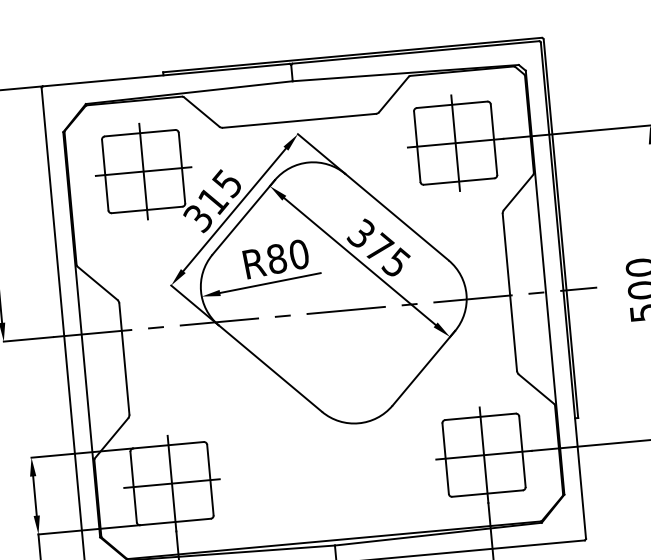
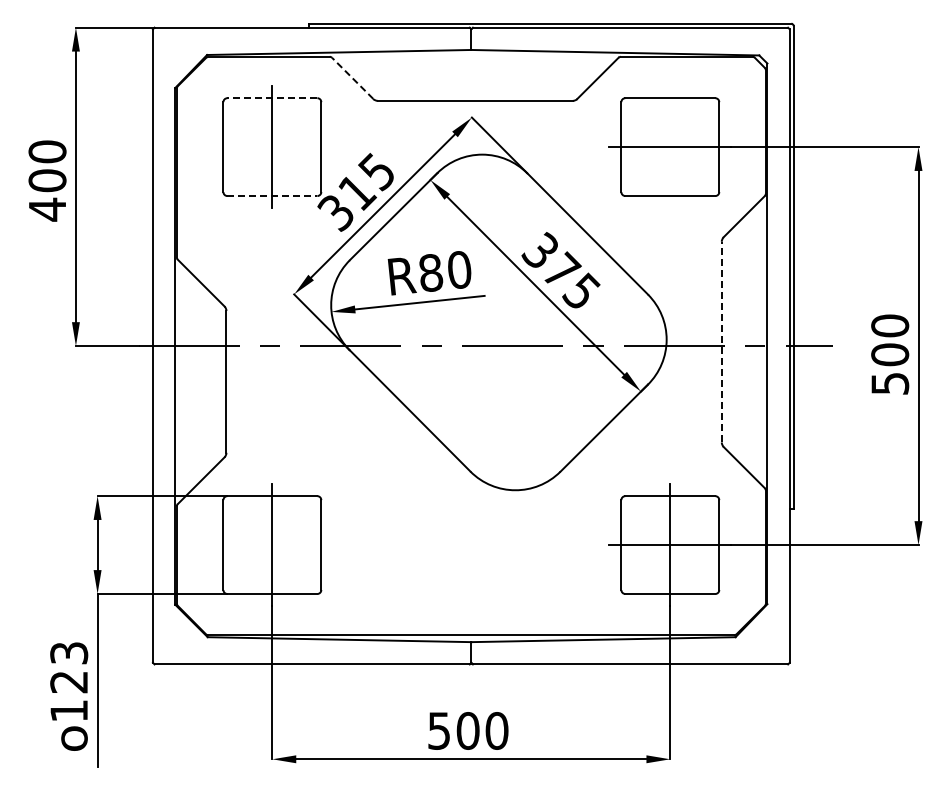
line: (201, 111) -> (352, 77), solid -> dashed
line: (140, 133) -> (272, 98), solid -> dashed
line: (455, 143) -> (670, 147), removed
line: (143, 171) -> (272, 147), removed
line: (147, 210) -> (272, 196), solid -> dashed
line: (509, 291) -> (721, 341), solid -> dashed
line: (172, 483) -> (272, 545), removed

